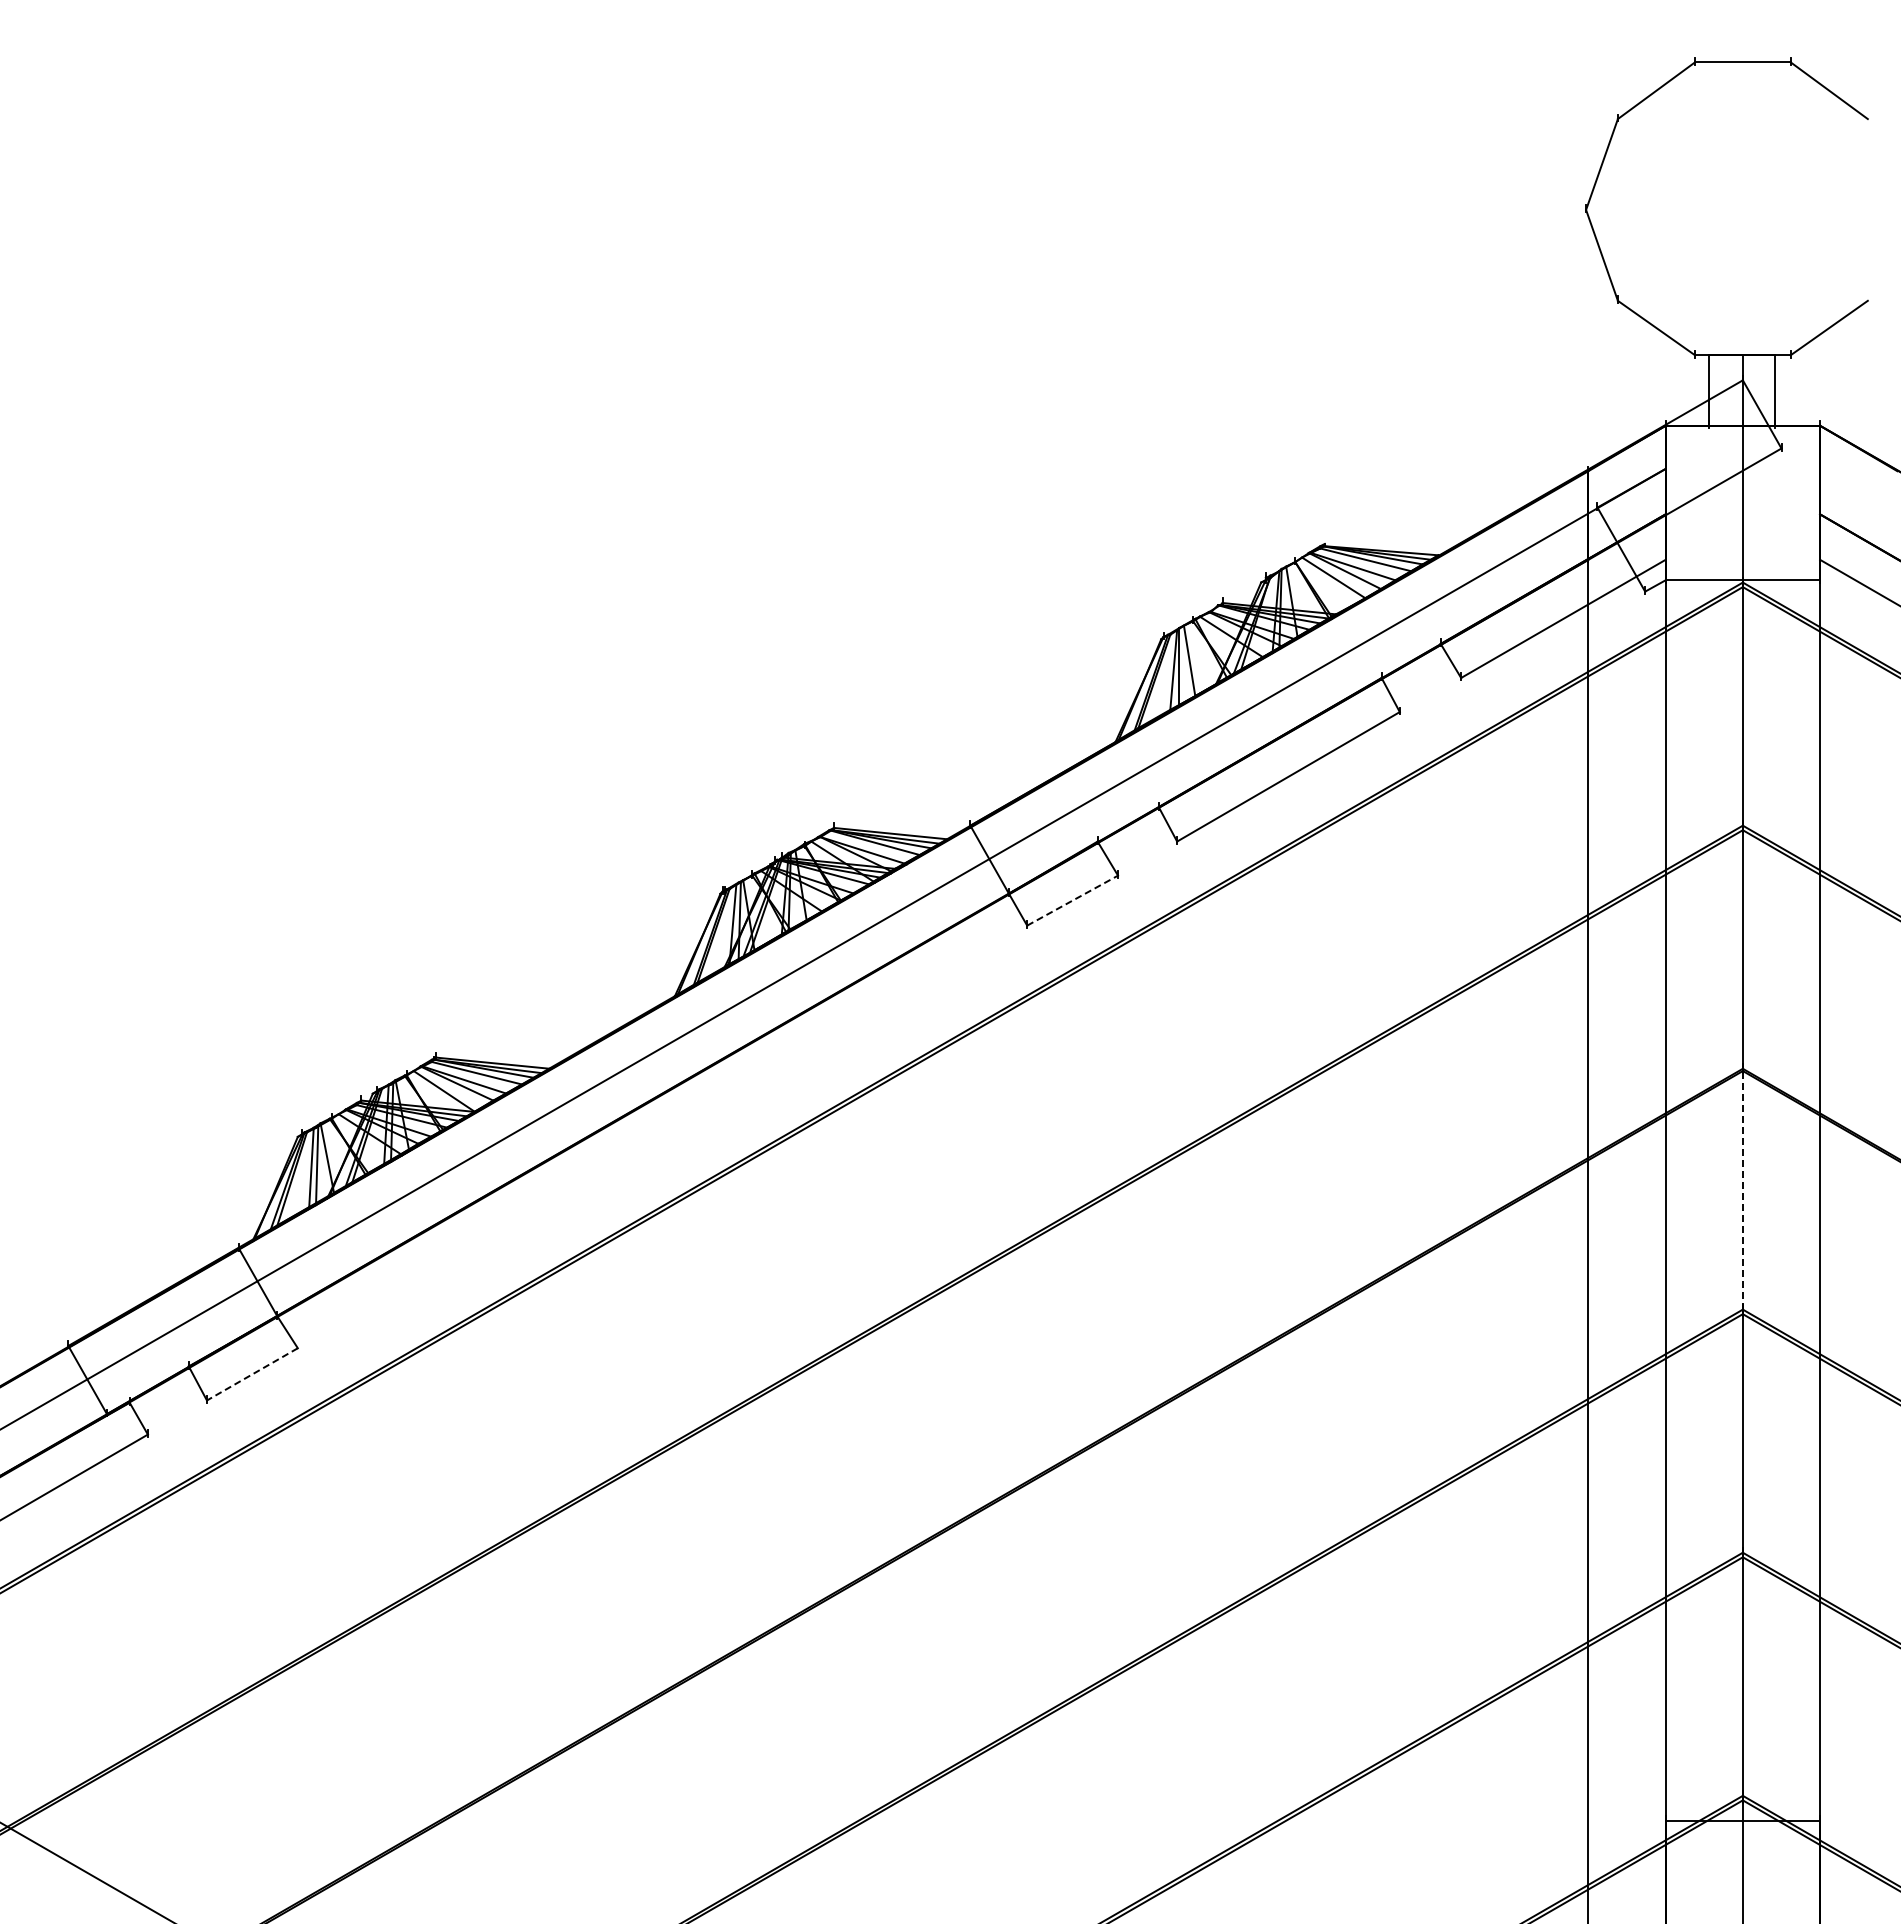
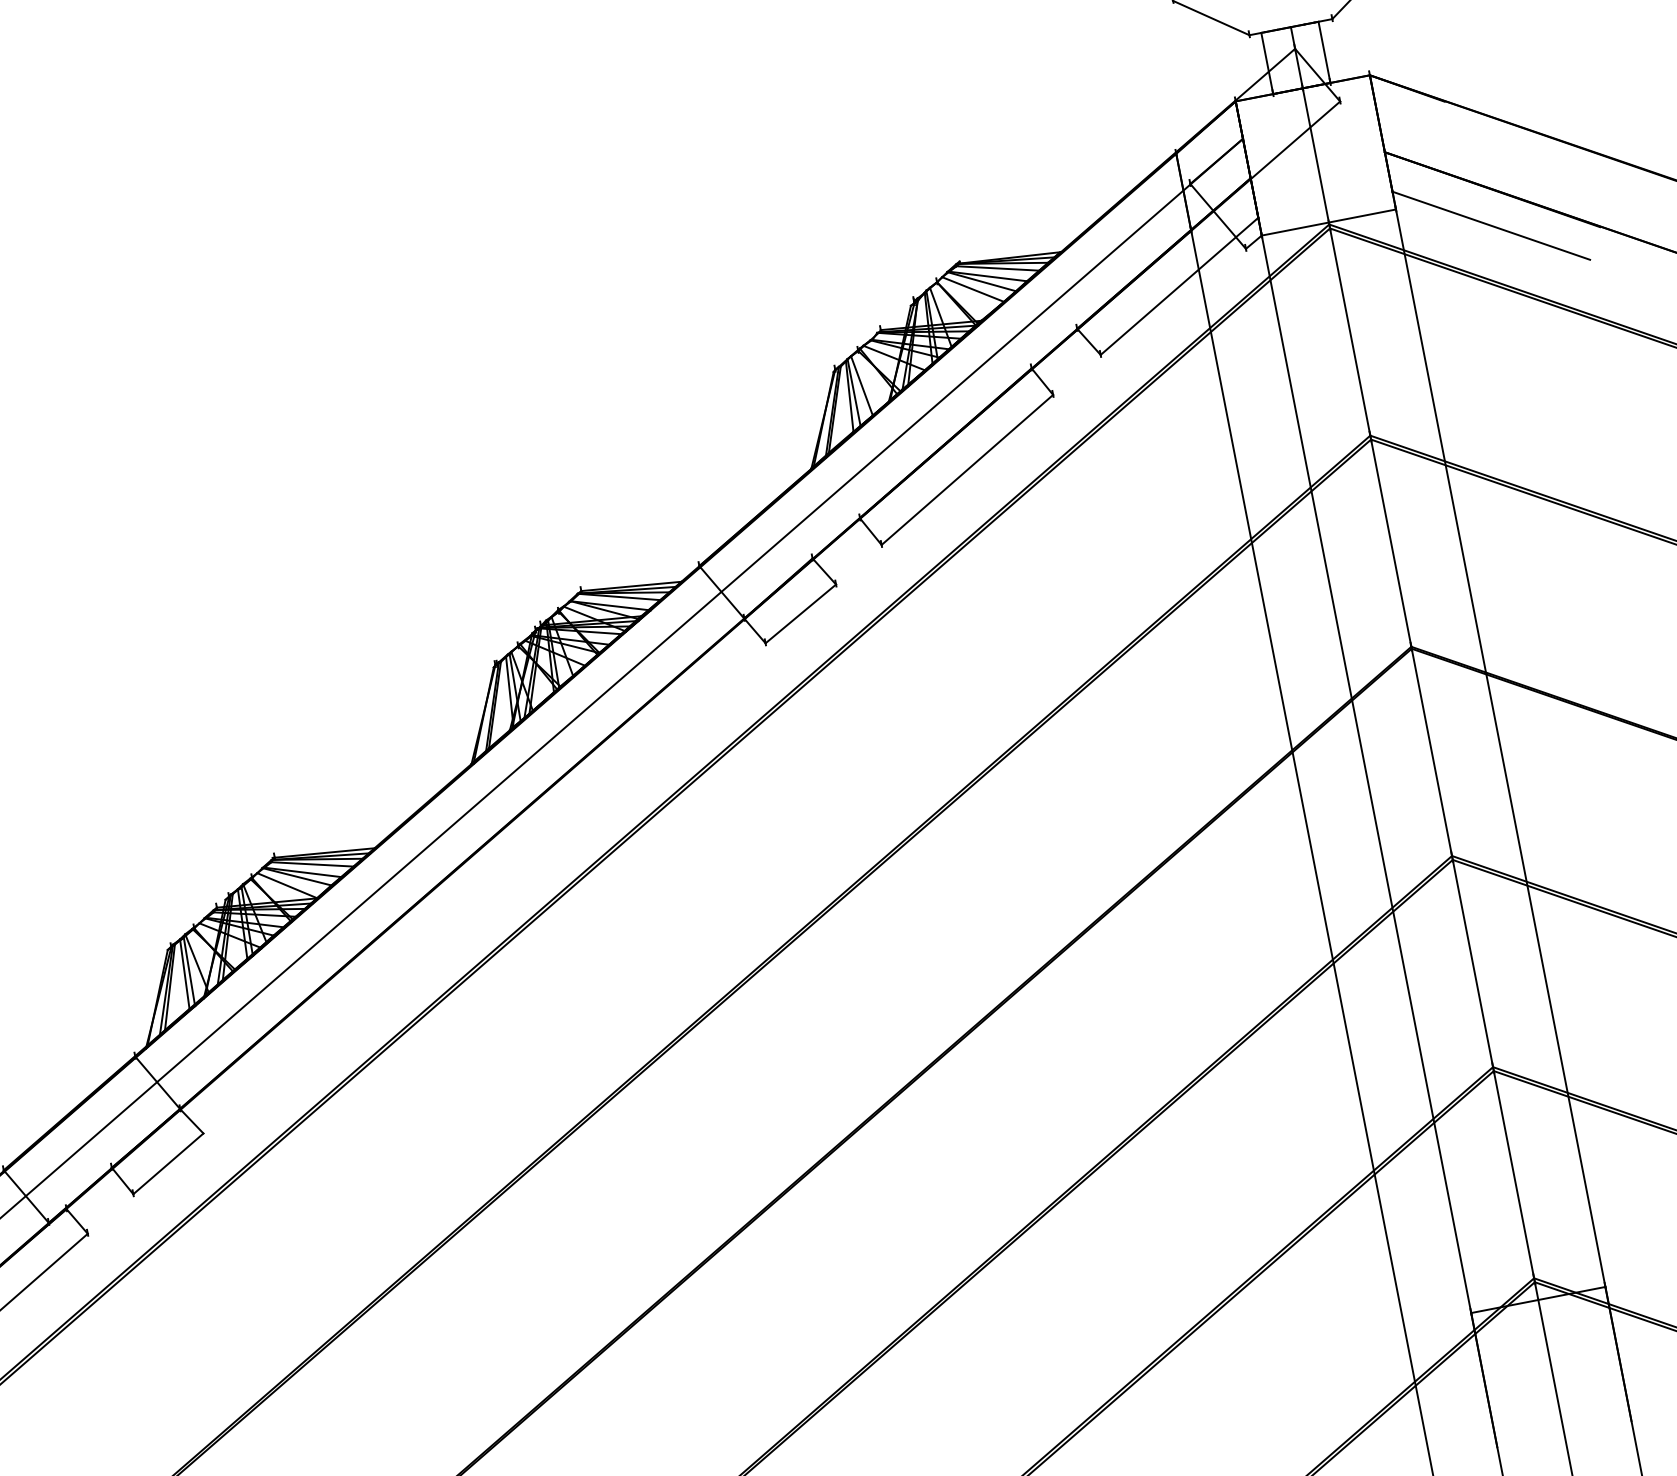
line: (1072, 900) -> (800, 613), dashed -> solid
line: (1742, 1189) -> (1431, 751), dashed -> solid
line: (251, 1374) -> (167, 1164), dashed -> solid

